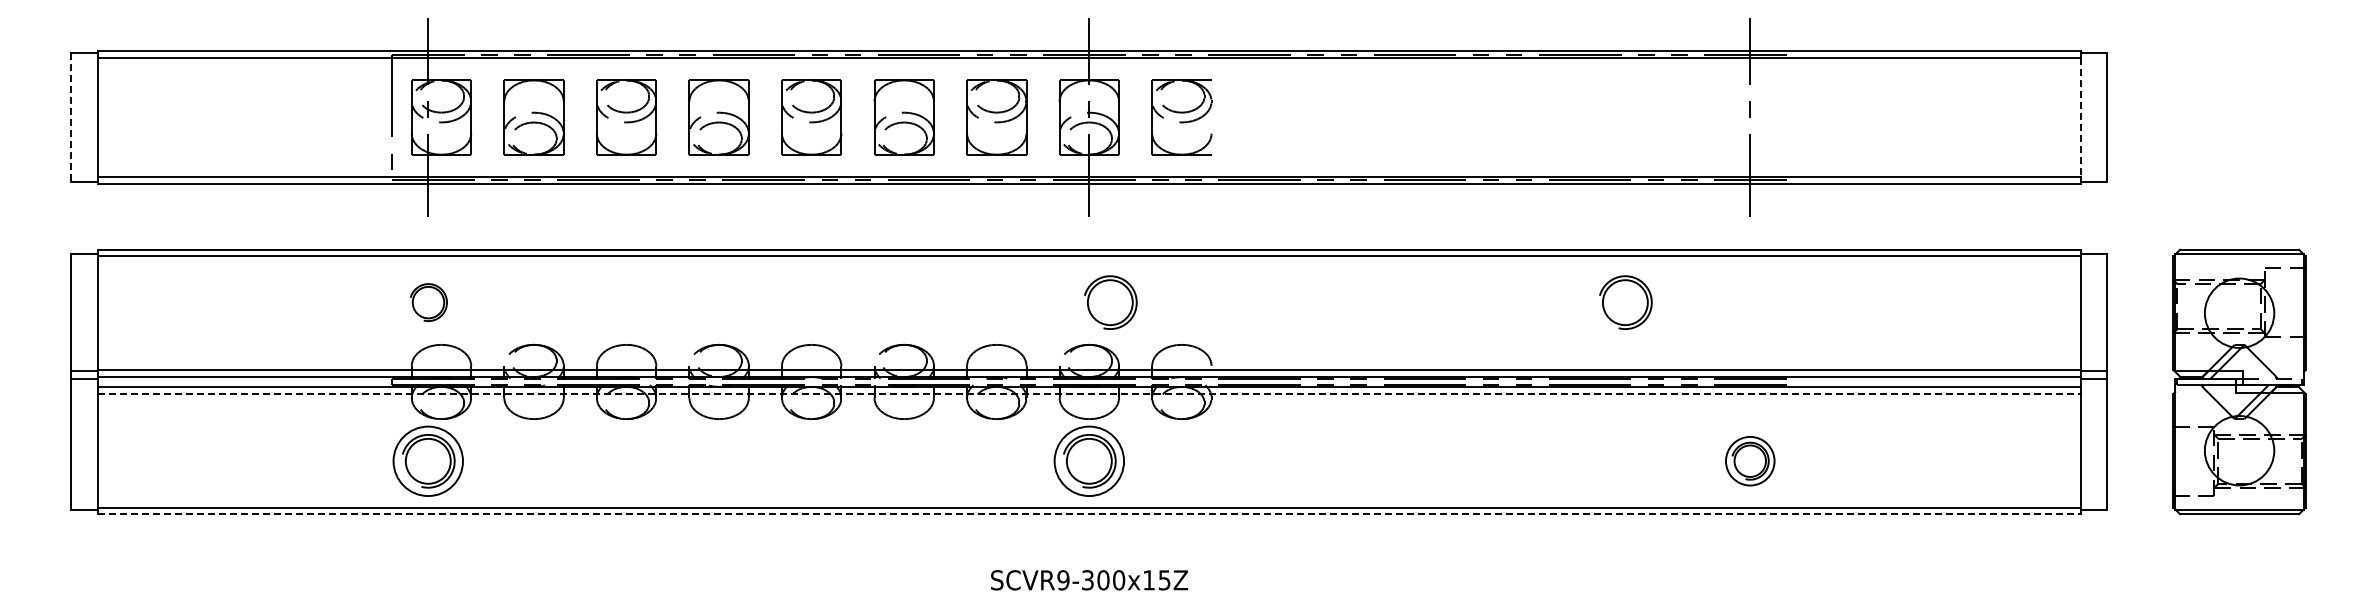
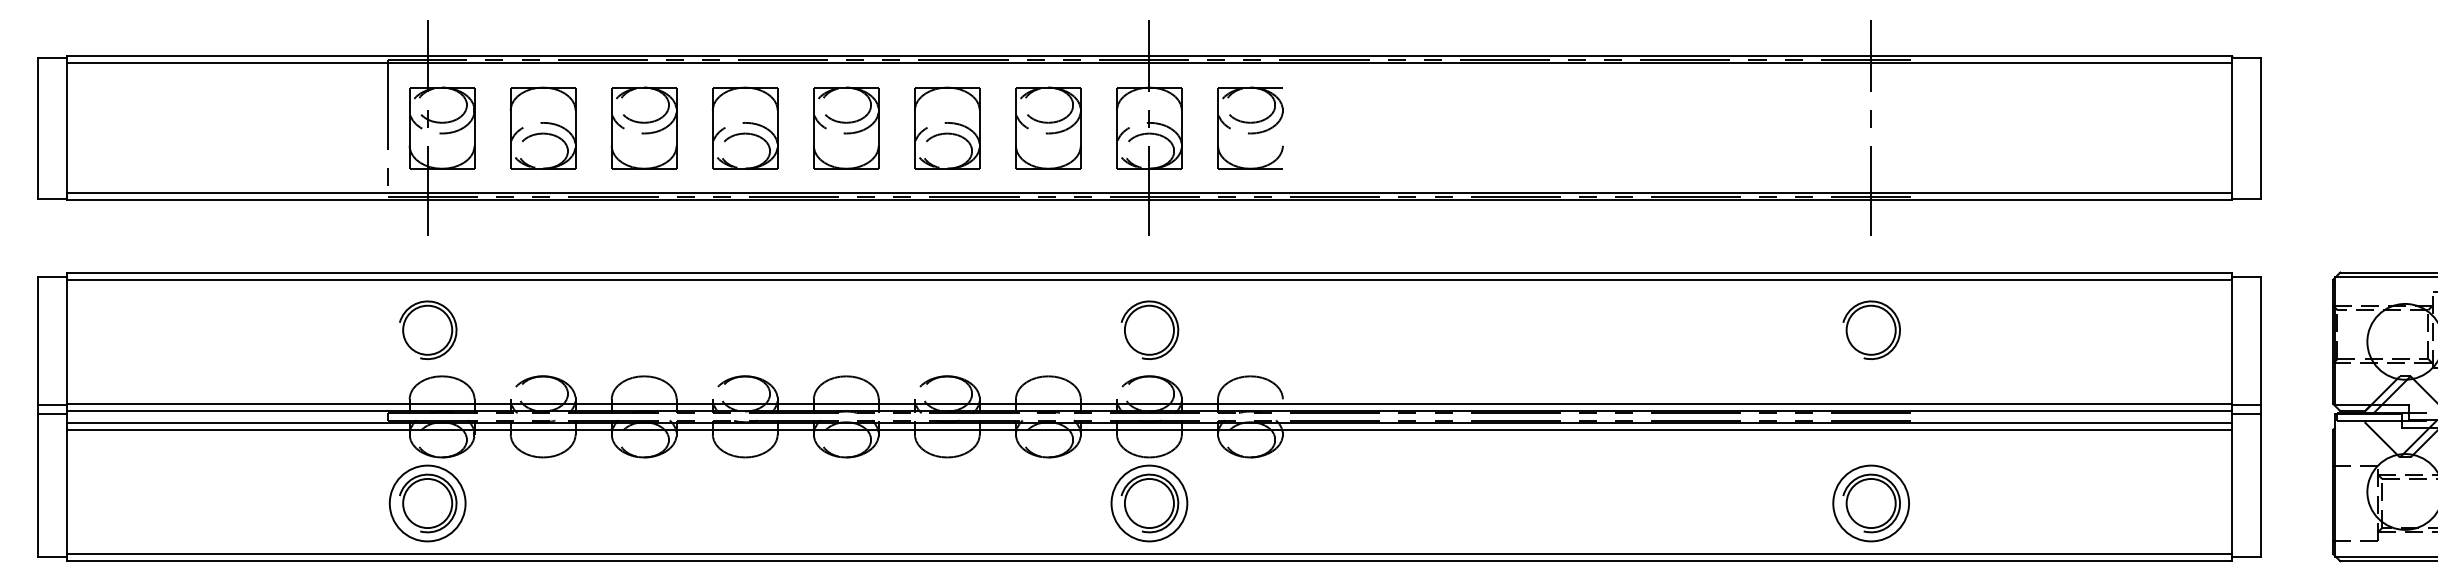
line: (71, 118) -> (38, 129), dashed -> solid
line: (2080, 118) -> (2231, 129), dashed -> solid
part: (428, 302) -> (427, 330), size x1.43
part: (1110, 302) -> (1149, 330), moved
part: (1625, 302) -> (1871, 330), moved
line: (1089, 393) -> (1149, 429), dashed -> solid
part: (1749, 460) -> (1870, 502), size x1.43
line: (1089, 514) -> (1149, 561), dashed -> solid

